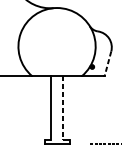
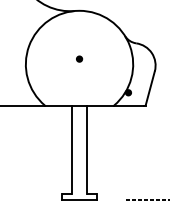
part: (57, 42) -> (79, 58), added
line: (108, 63) -> (150, 88), dashed -> solid
line: (62, 108) -> (87, 150), dashed -> solid

